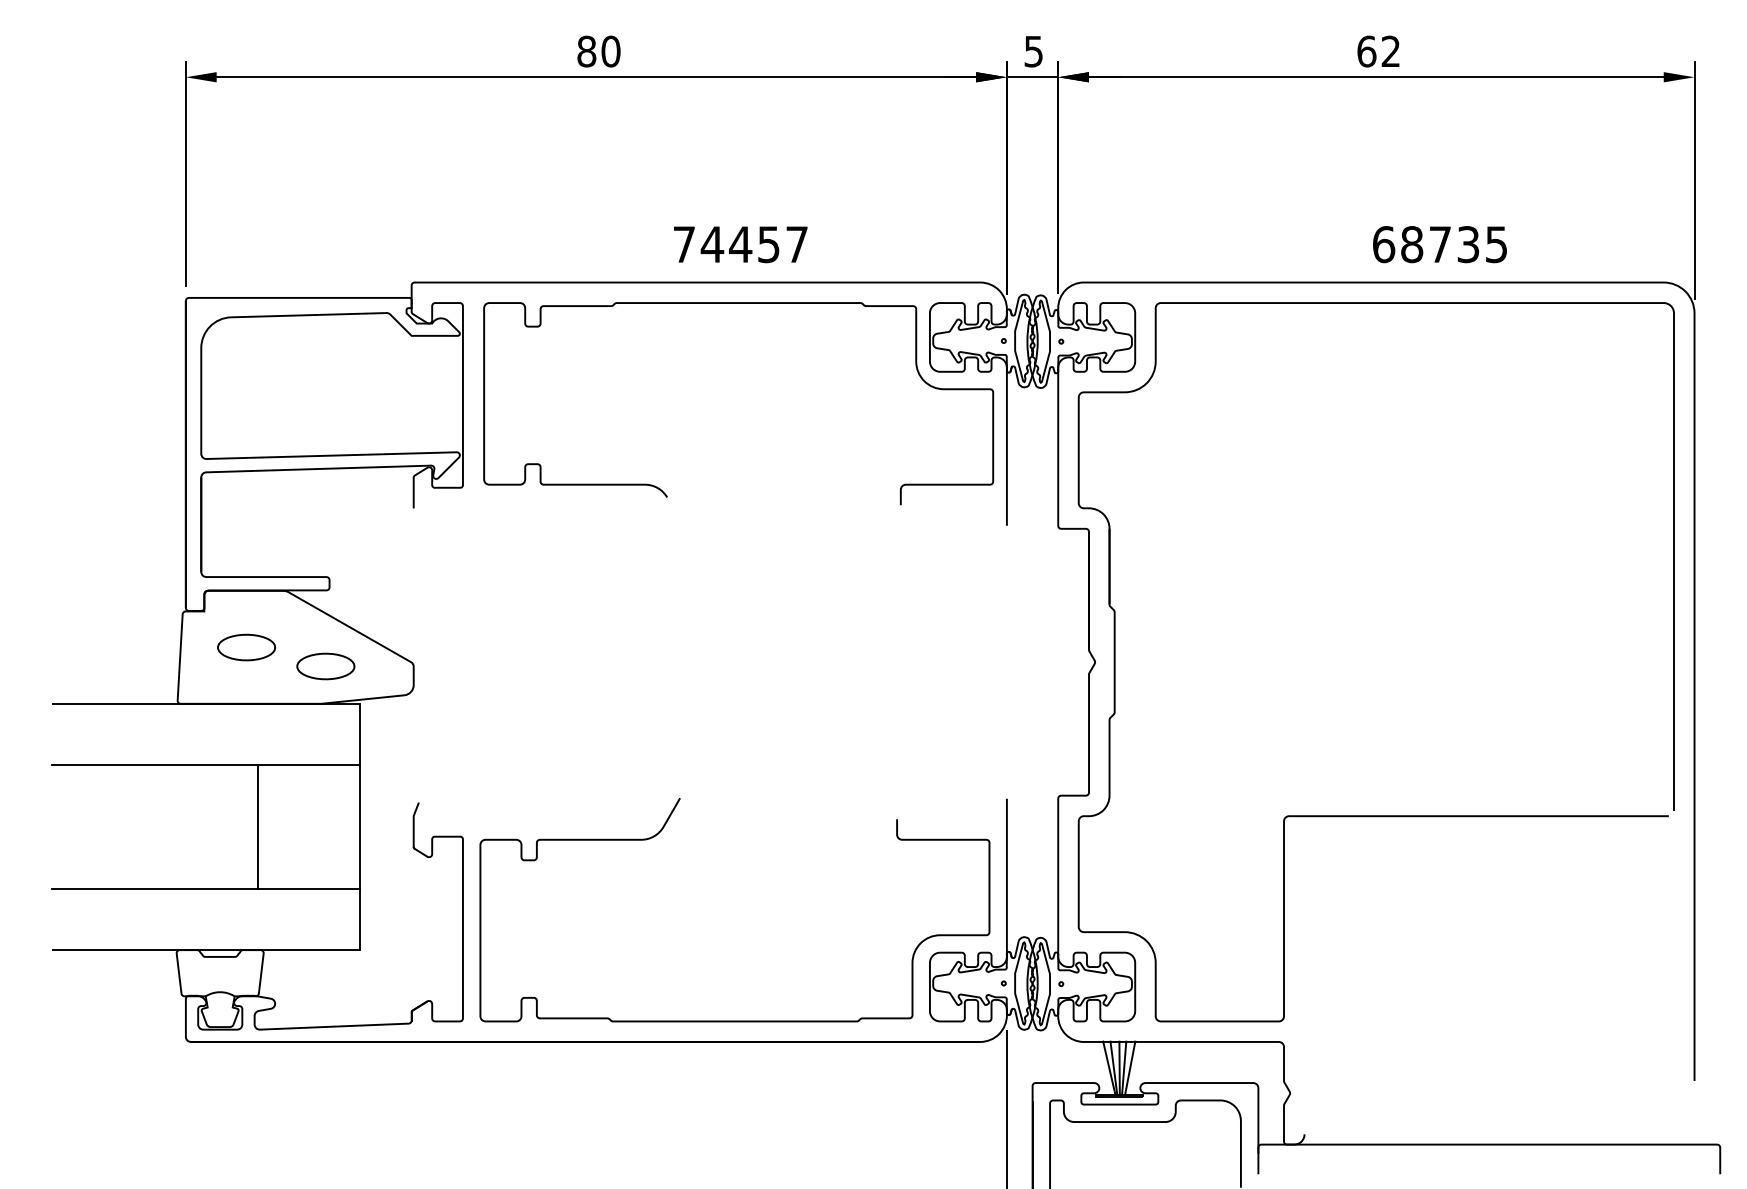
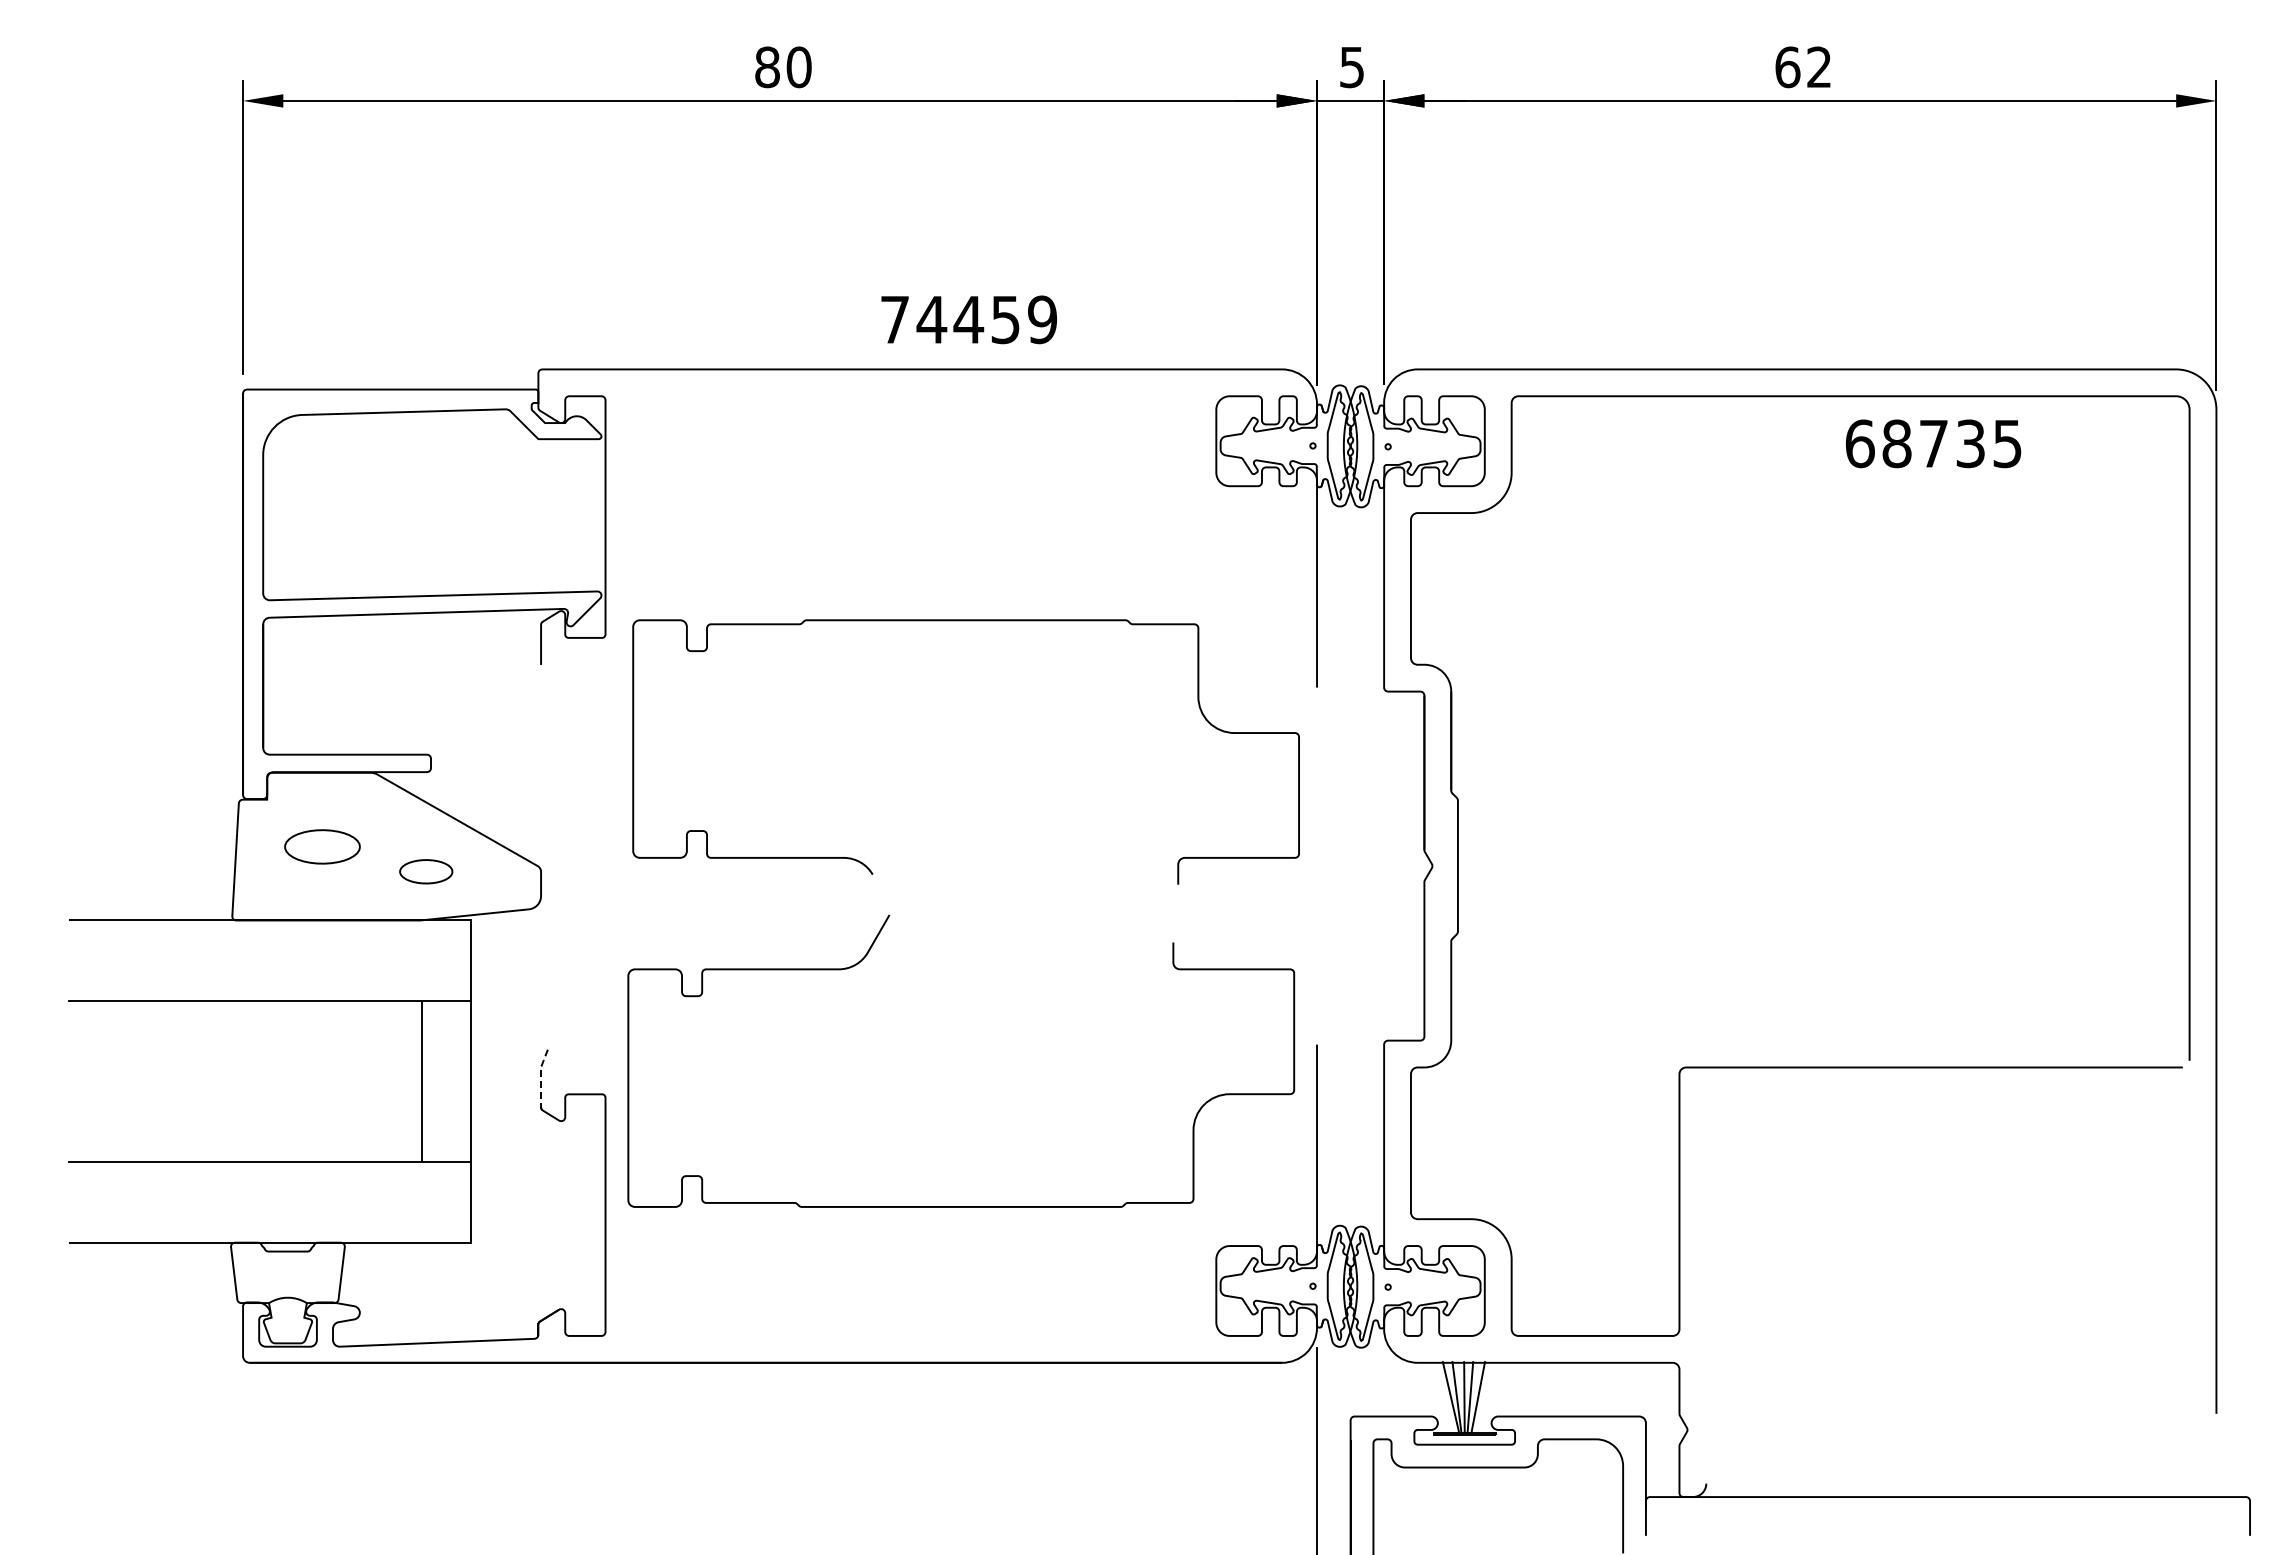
text: (797, 244) -> (1042, 319), 74457 -> 74459
text: (1439, 244) -> (1933, 443), moved
curve: (738, 303) -> (965, 621), moved
part: (326, 666) -> (426, 871), size x0.7
line: (258, 826) -> (422, 1081), moved
line: (414, 827) -> (541, 1082), solid -> dashed
curve: (659, 833) -> (862, 960), moved

